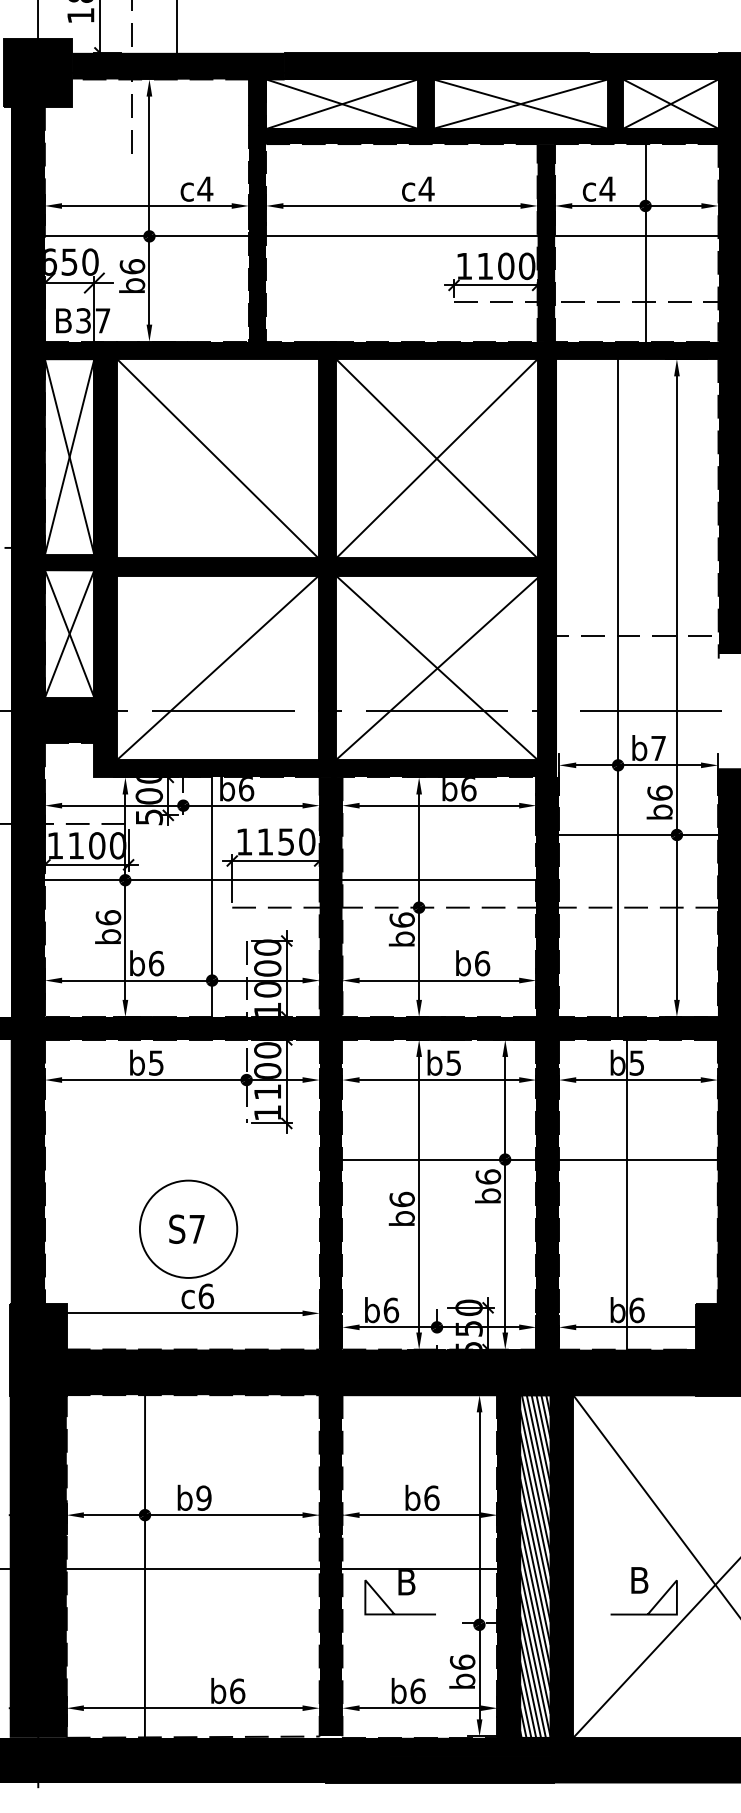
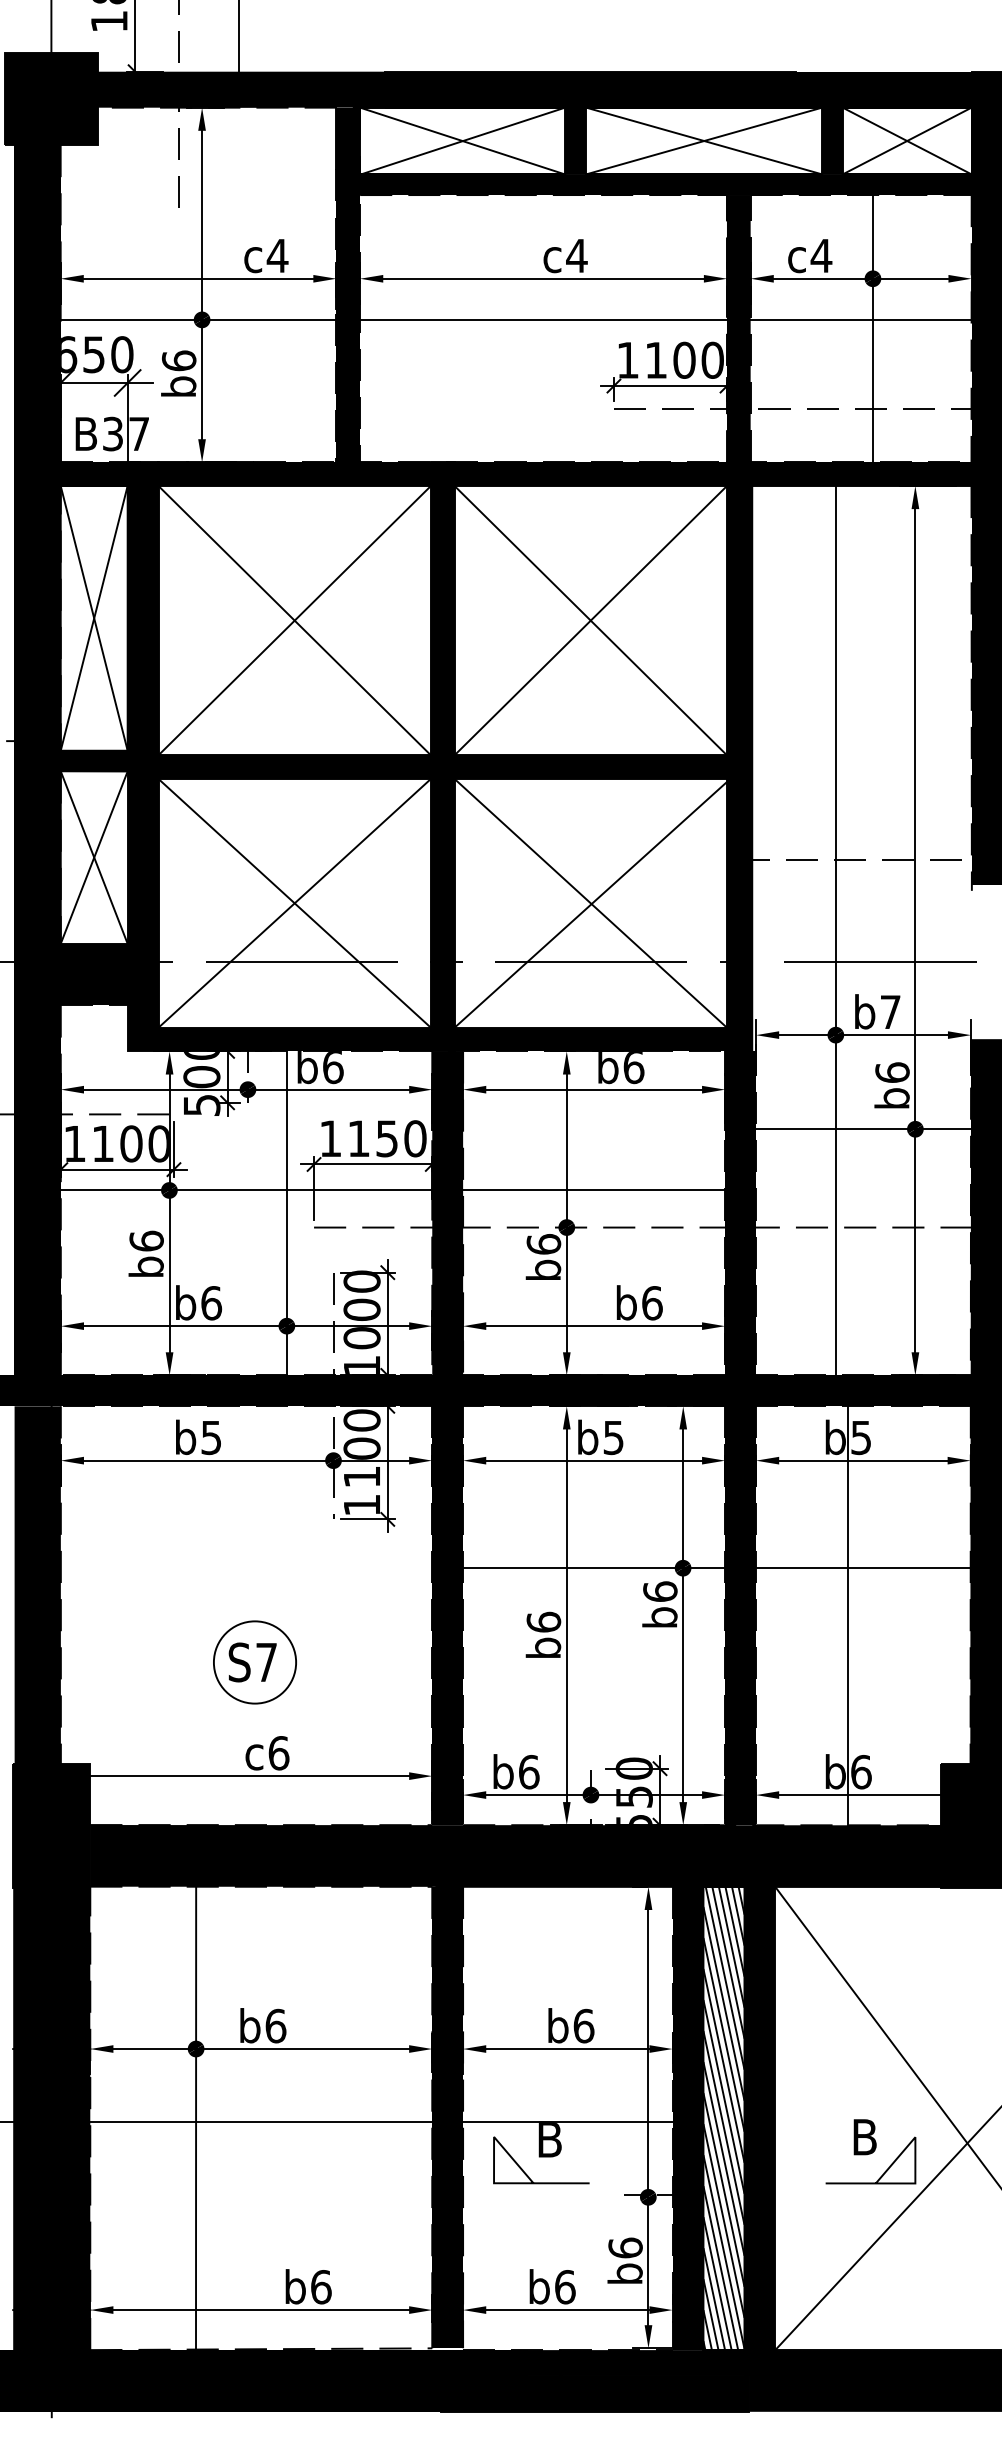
line: (217, 458) -> (294, 620), added
line: (217, 667) -> (294, 902), added
circle: (188, 1228) -> (254, 1661), size x0.62
text: (203, 1497) -> (275, 2025), b9 -> b6

